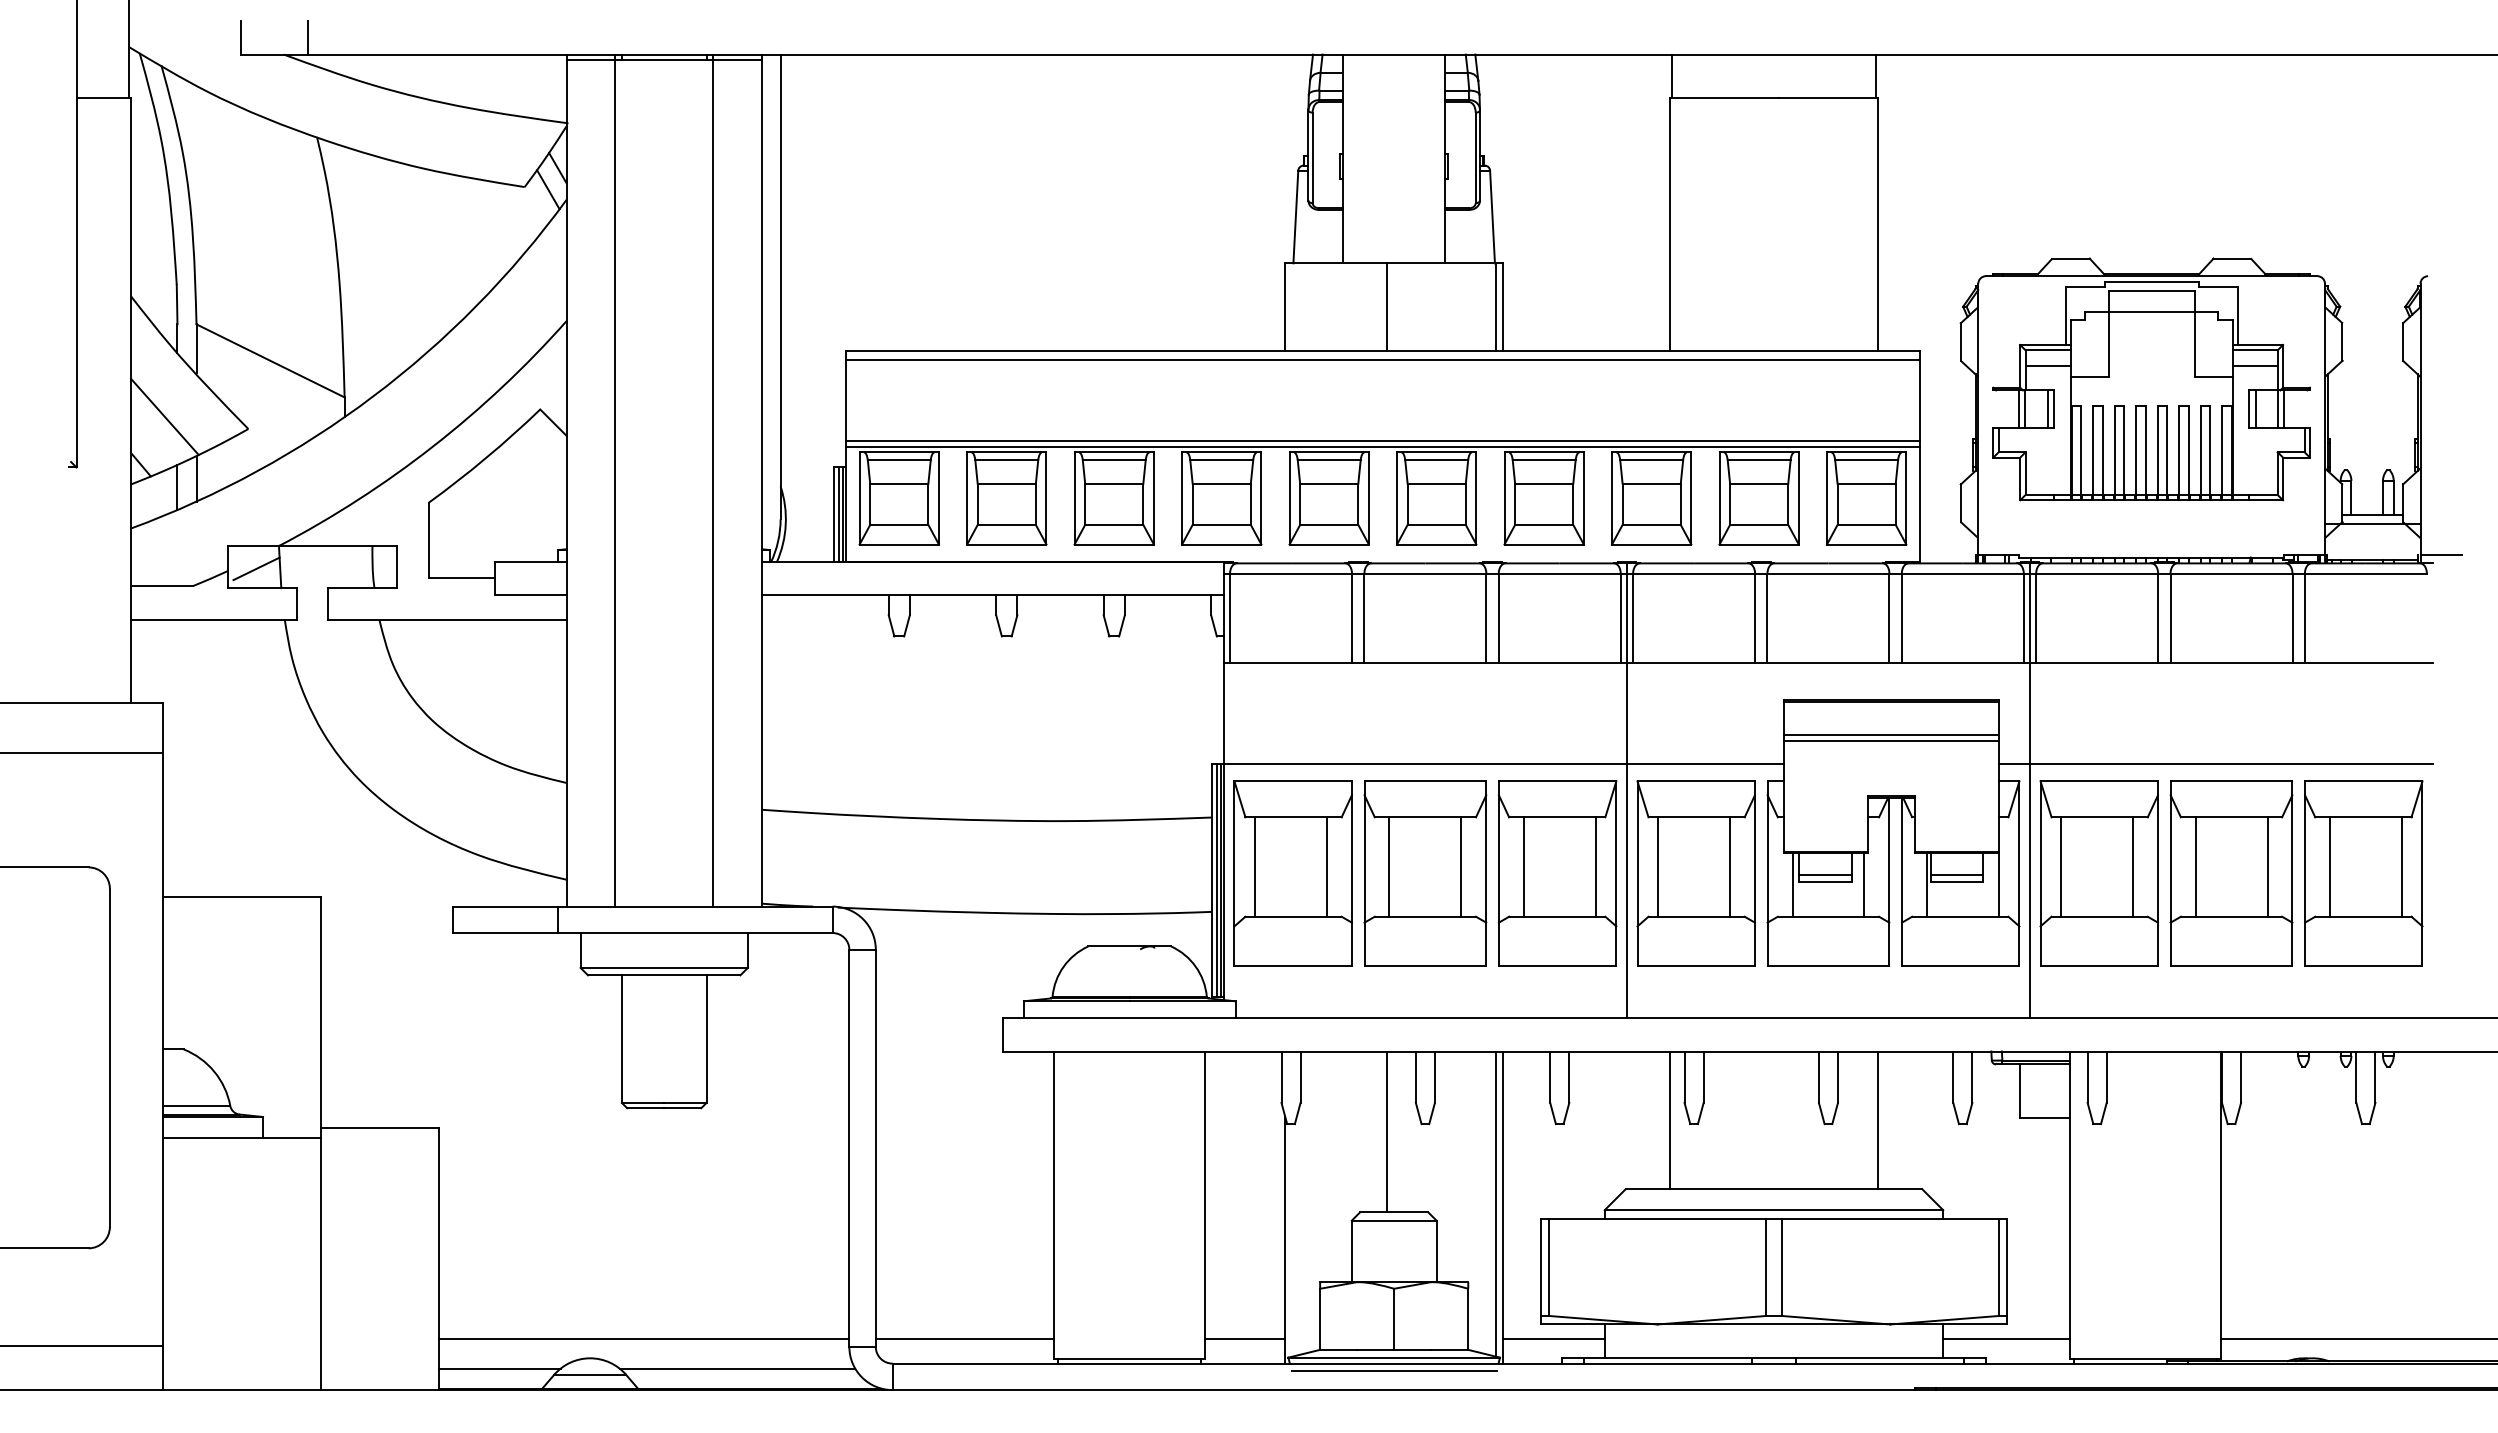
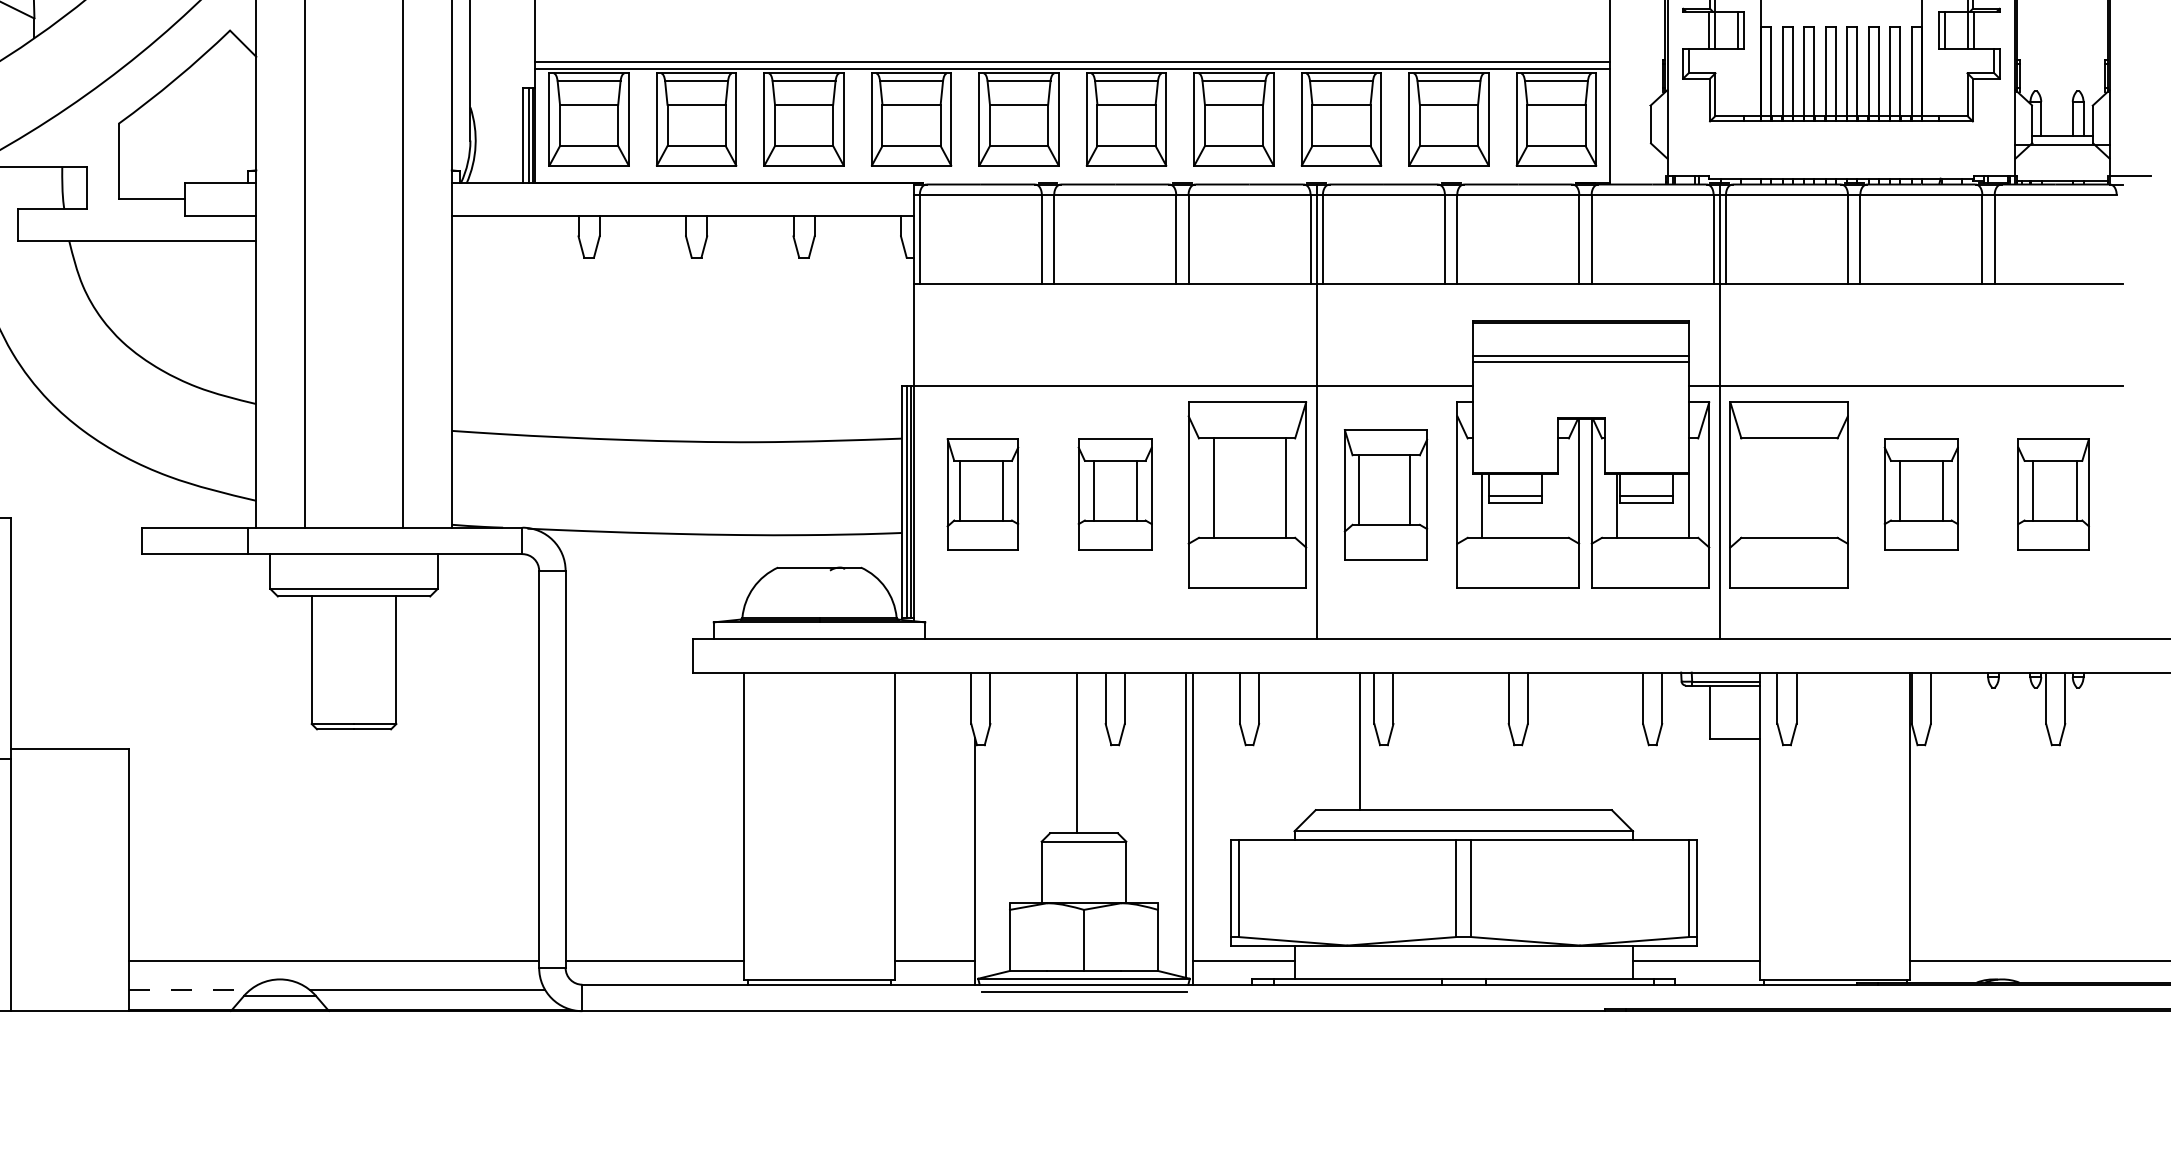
line: (2061, 866) -> (1751, 487), removed
line: (2133, 866) -> (1823, 487), removed
part: (1292, 873) -> (982, 494), size x0.6
part: (1425, 873) -> (1115, 494), size x0.6
part: (1695, 873) -> (1385, 494), size x0.7
part: (2231, 873) -> (1921, 494), size x0.6
part: (2363, 873) -> (2053, 494), size x0.6
line: (1864, 884) -> (1554, 505), removed
line: (1877, 1120) -> (1567, 741), removed
line: (499, 1368) -> (189, 989), solid -> dashed

